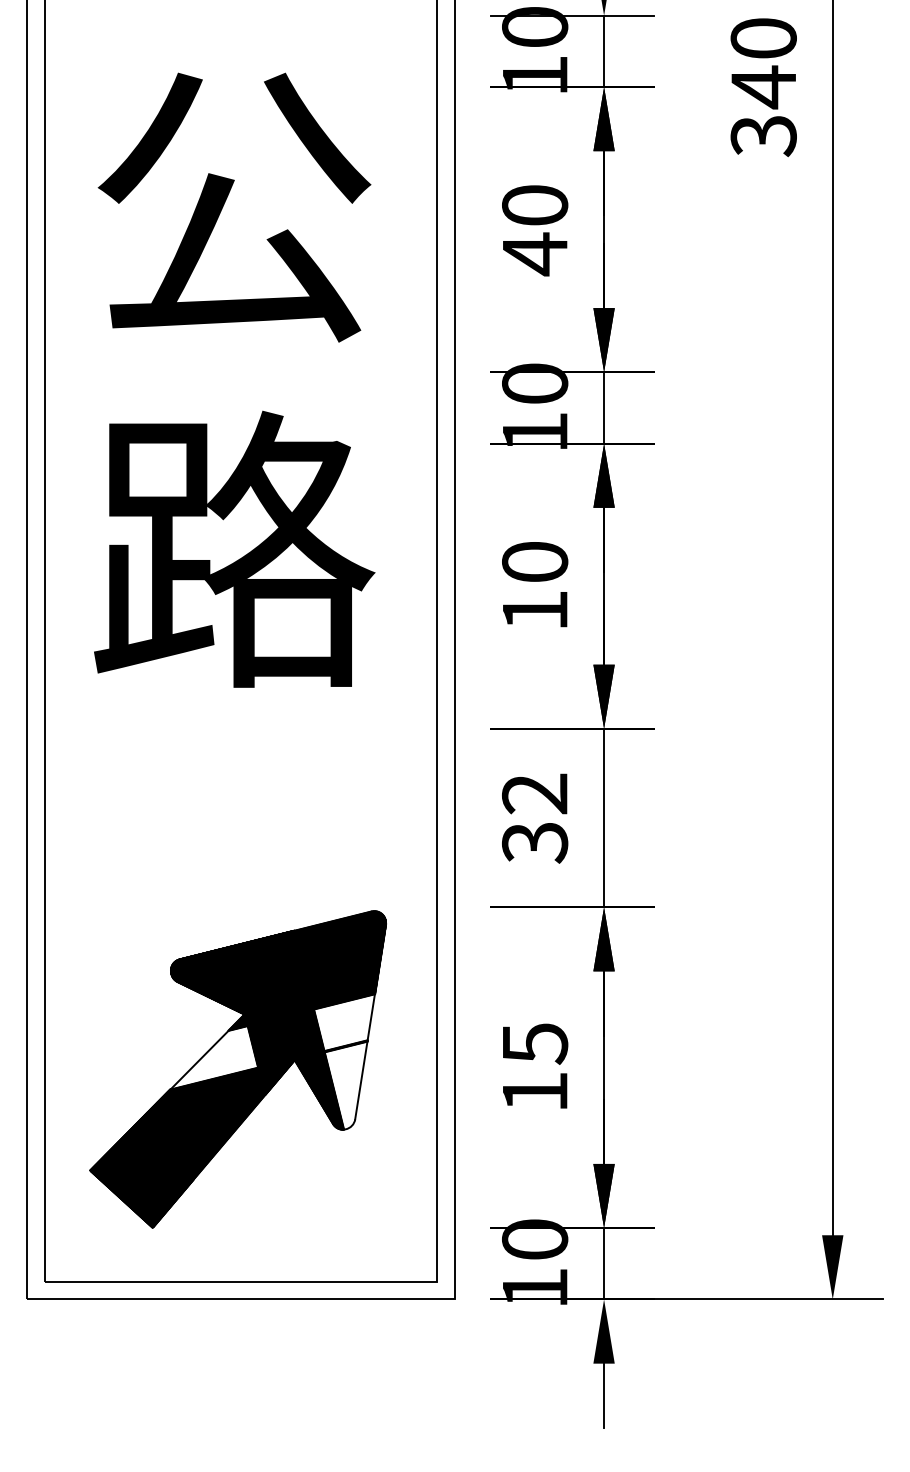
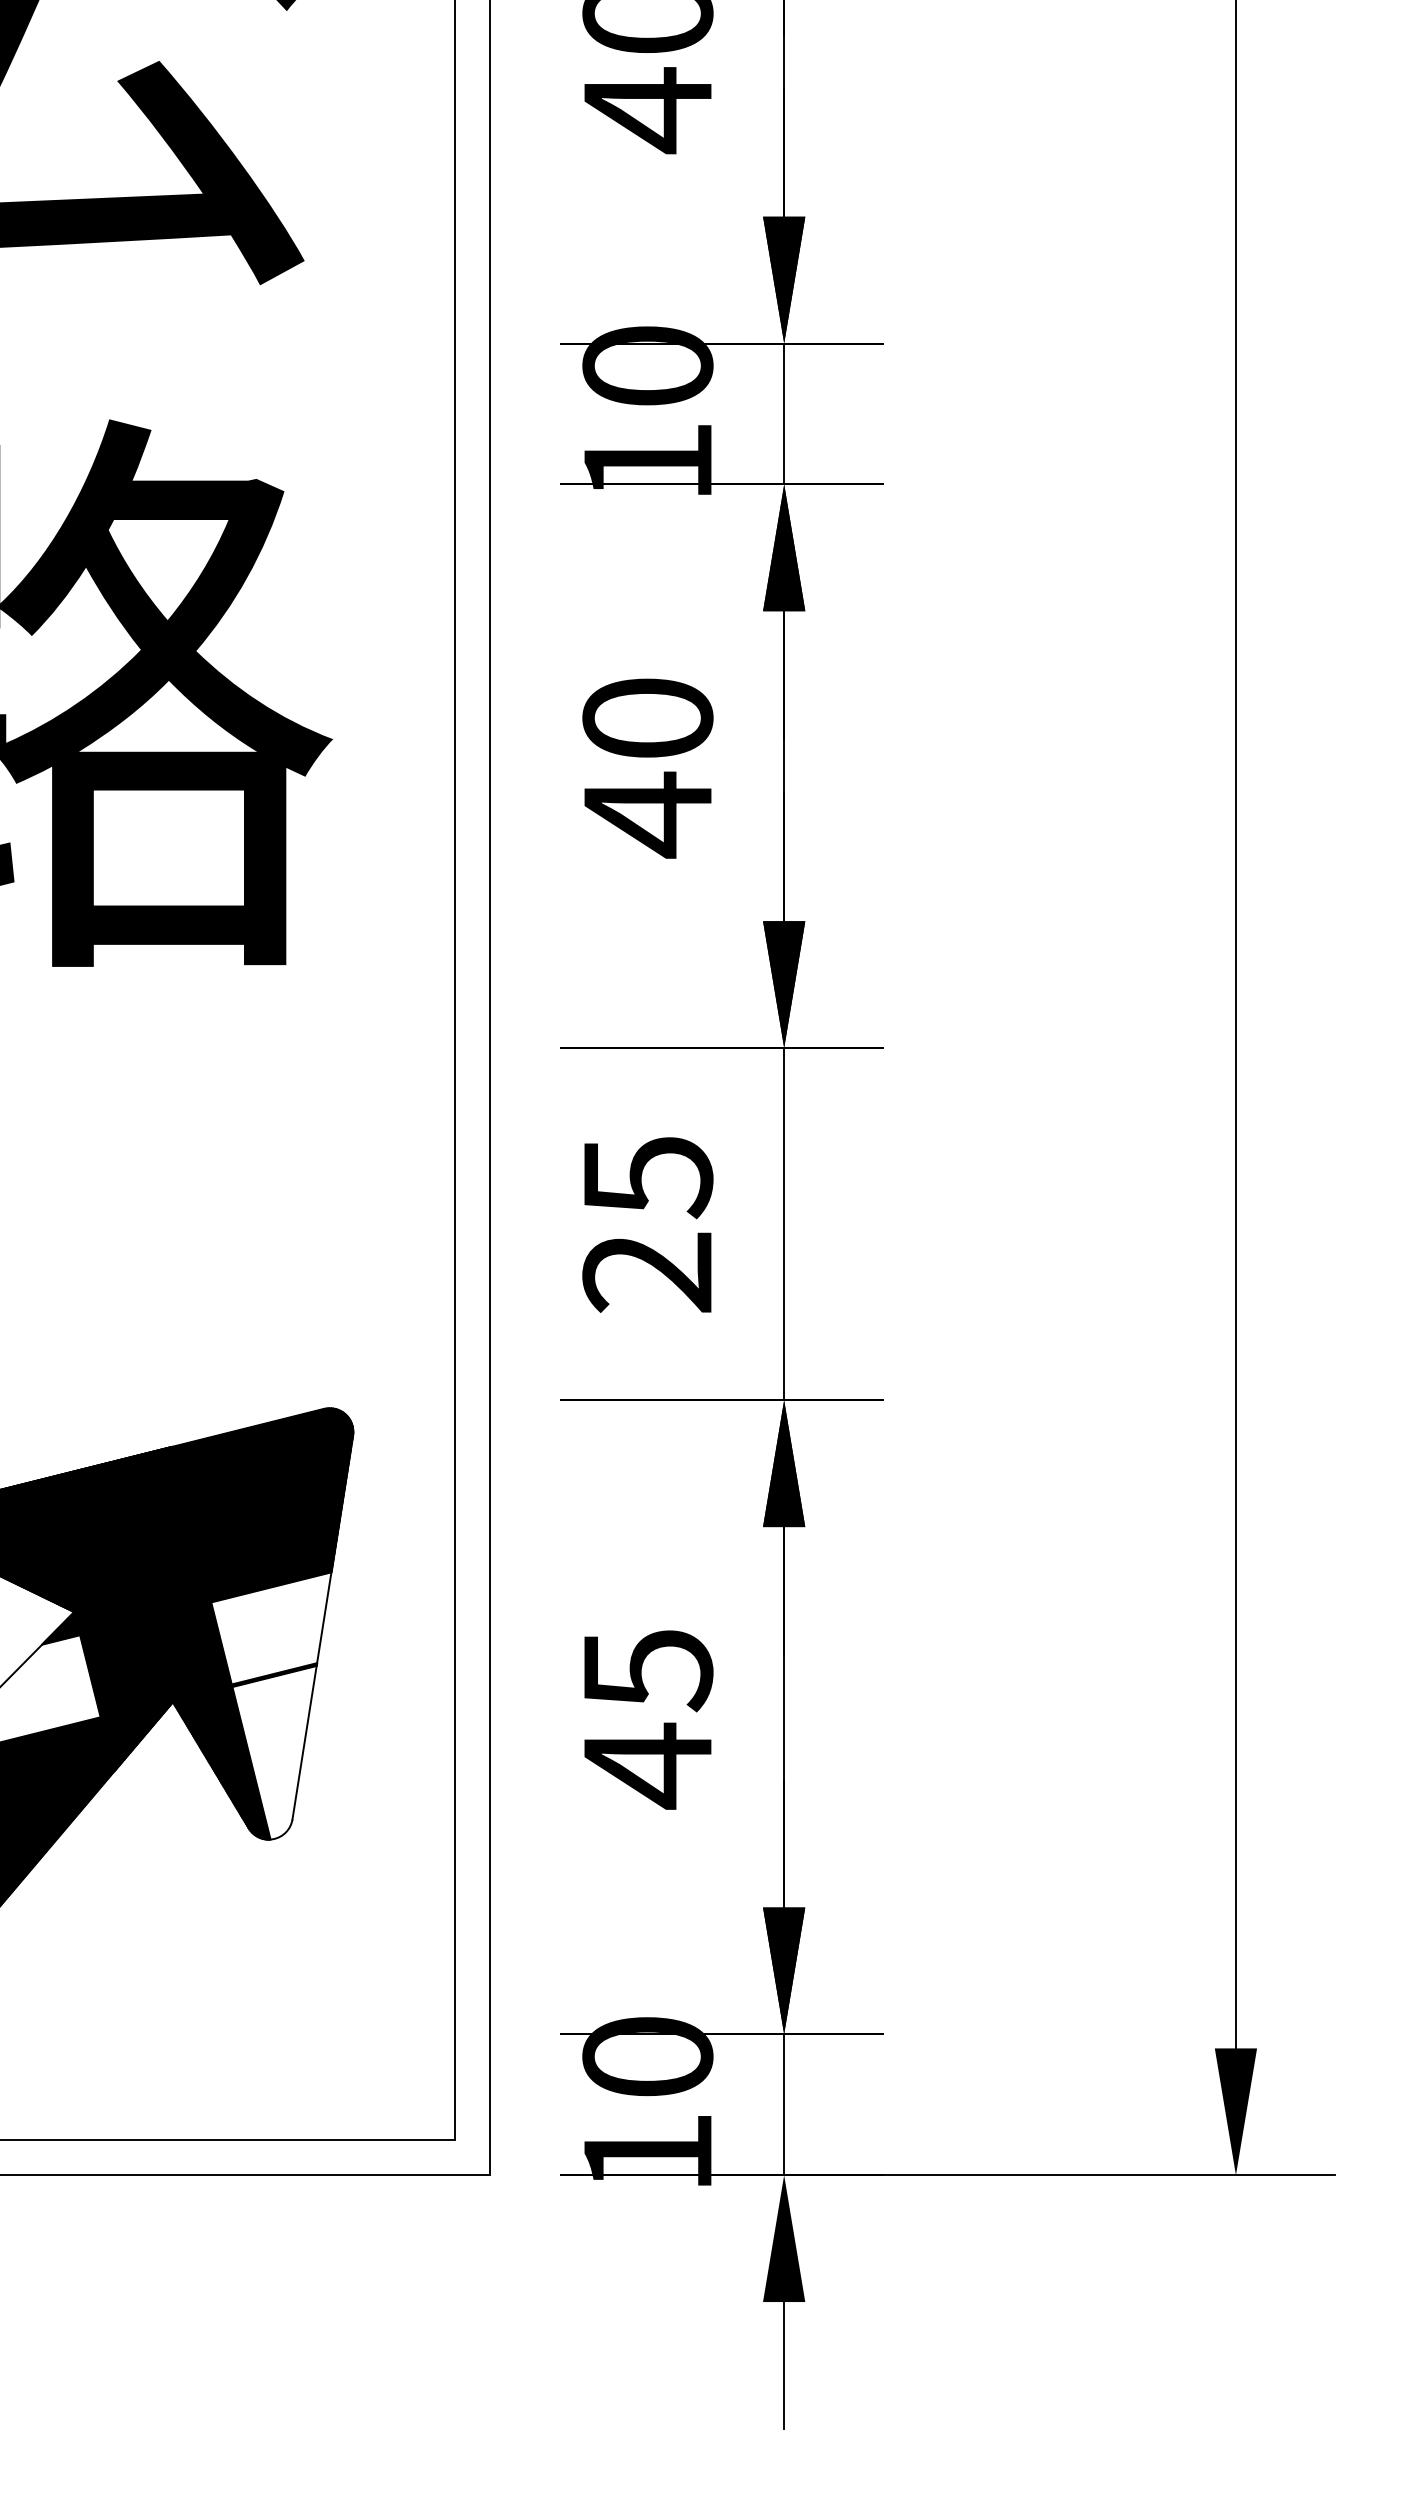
text: (535, 611) -> (648, 816), 10 -> 40
text: (535, 818) -> (648, 1225), 32 -> 25
text: (535, 1092) -> (648, 1766), 15 -> 45

